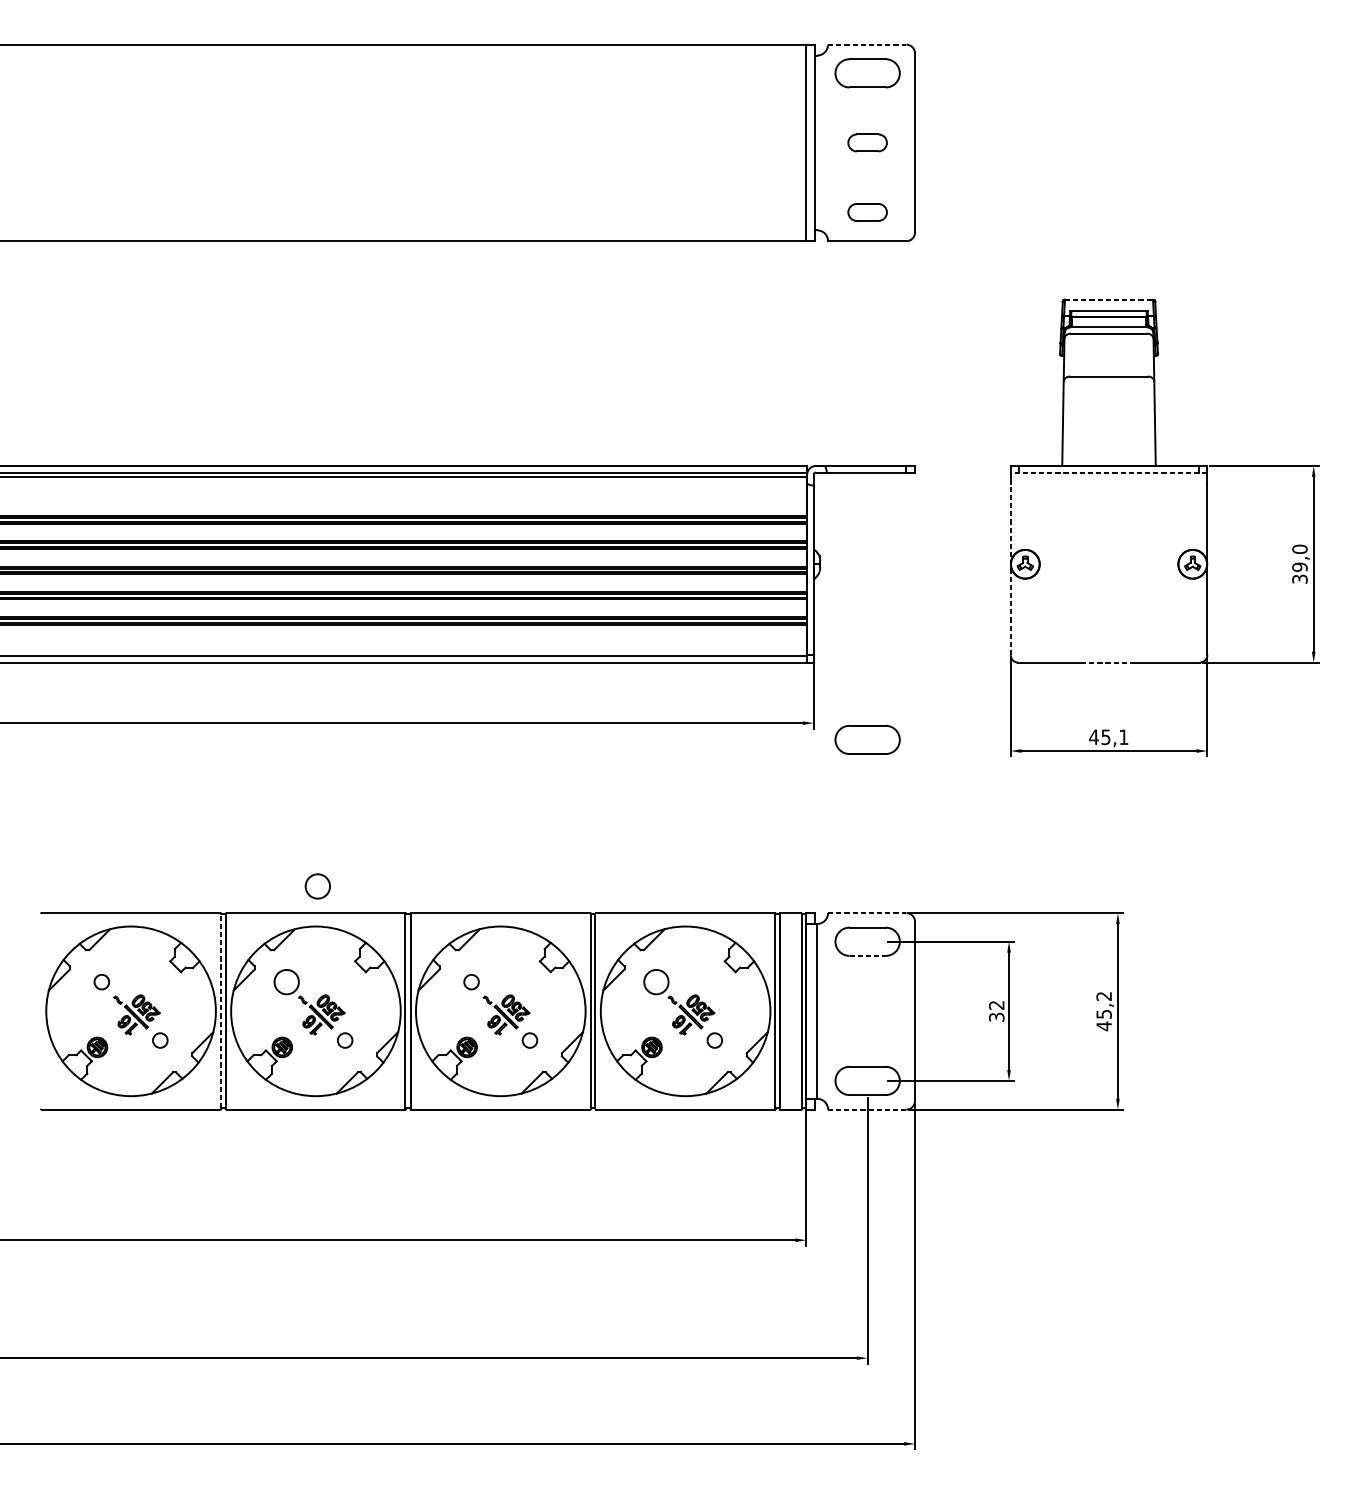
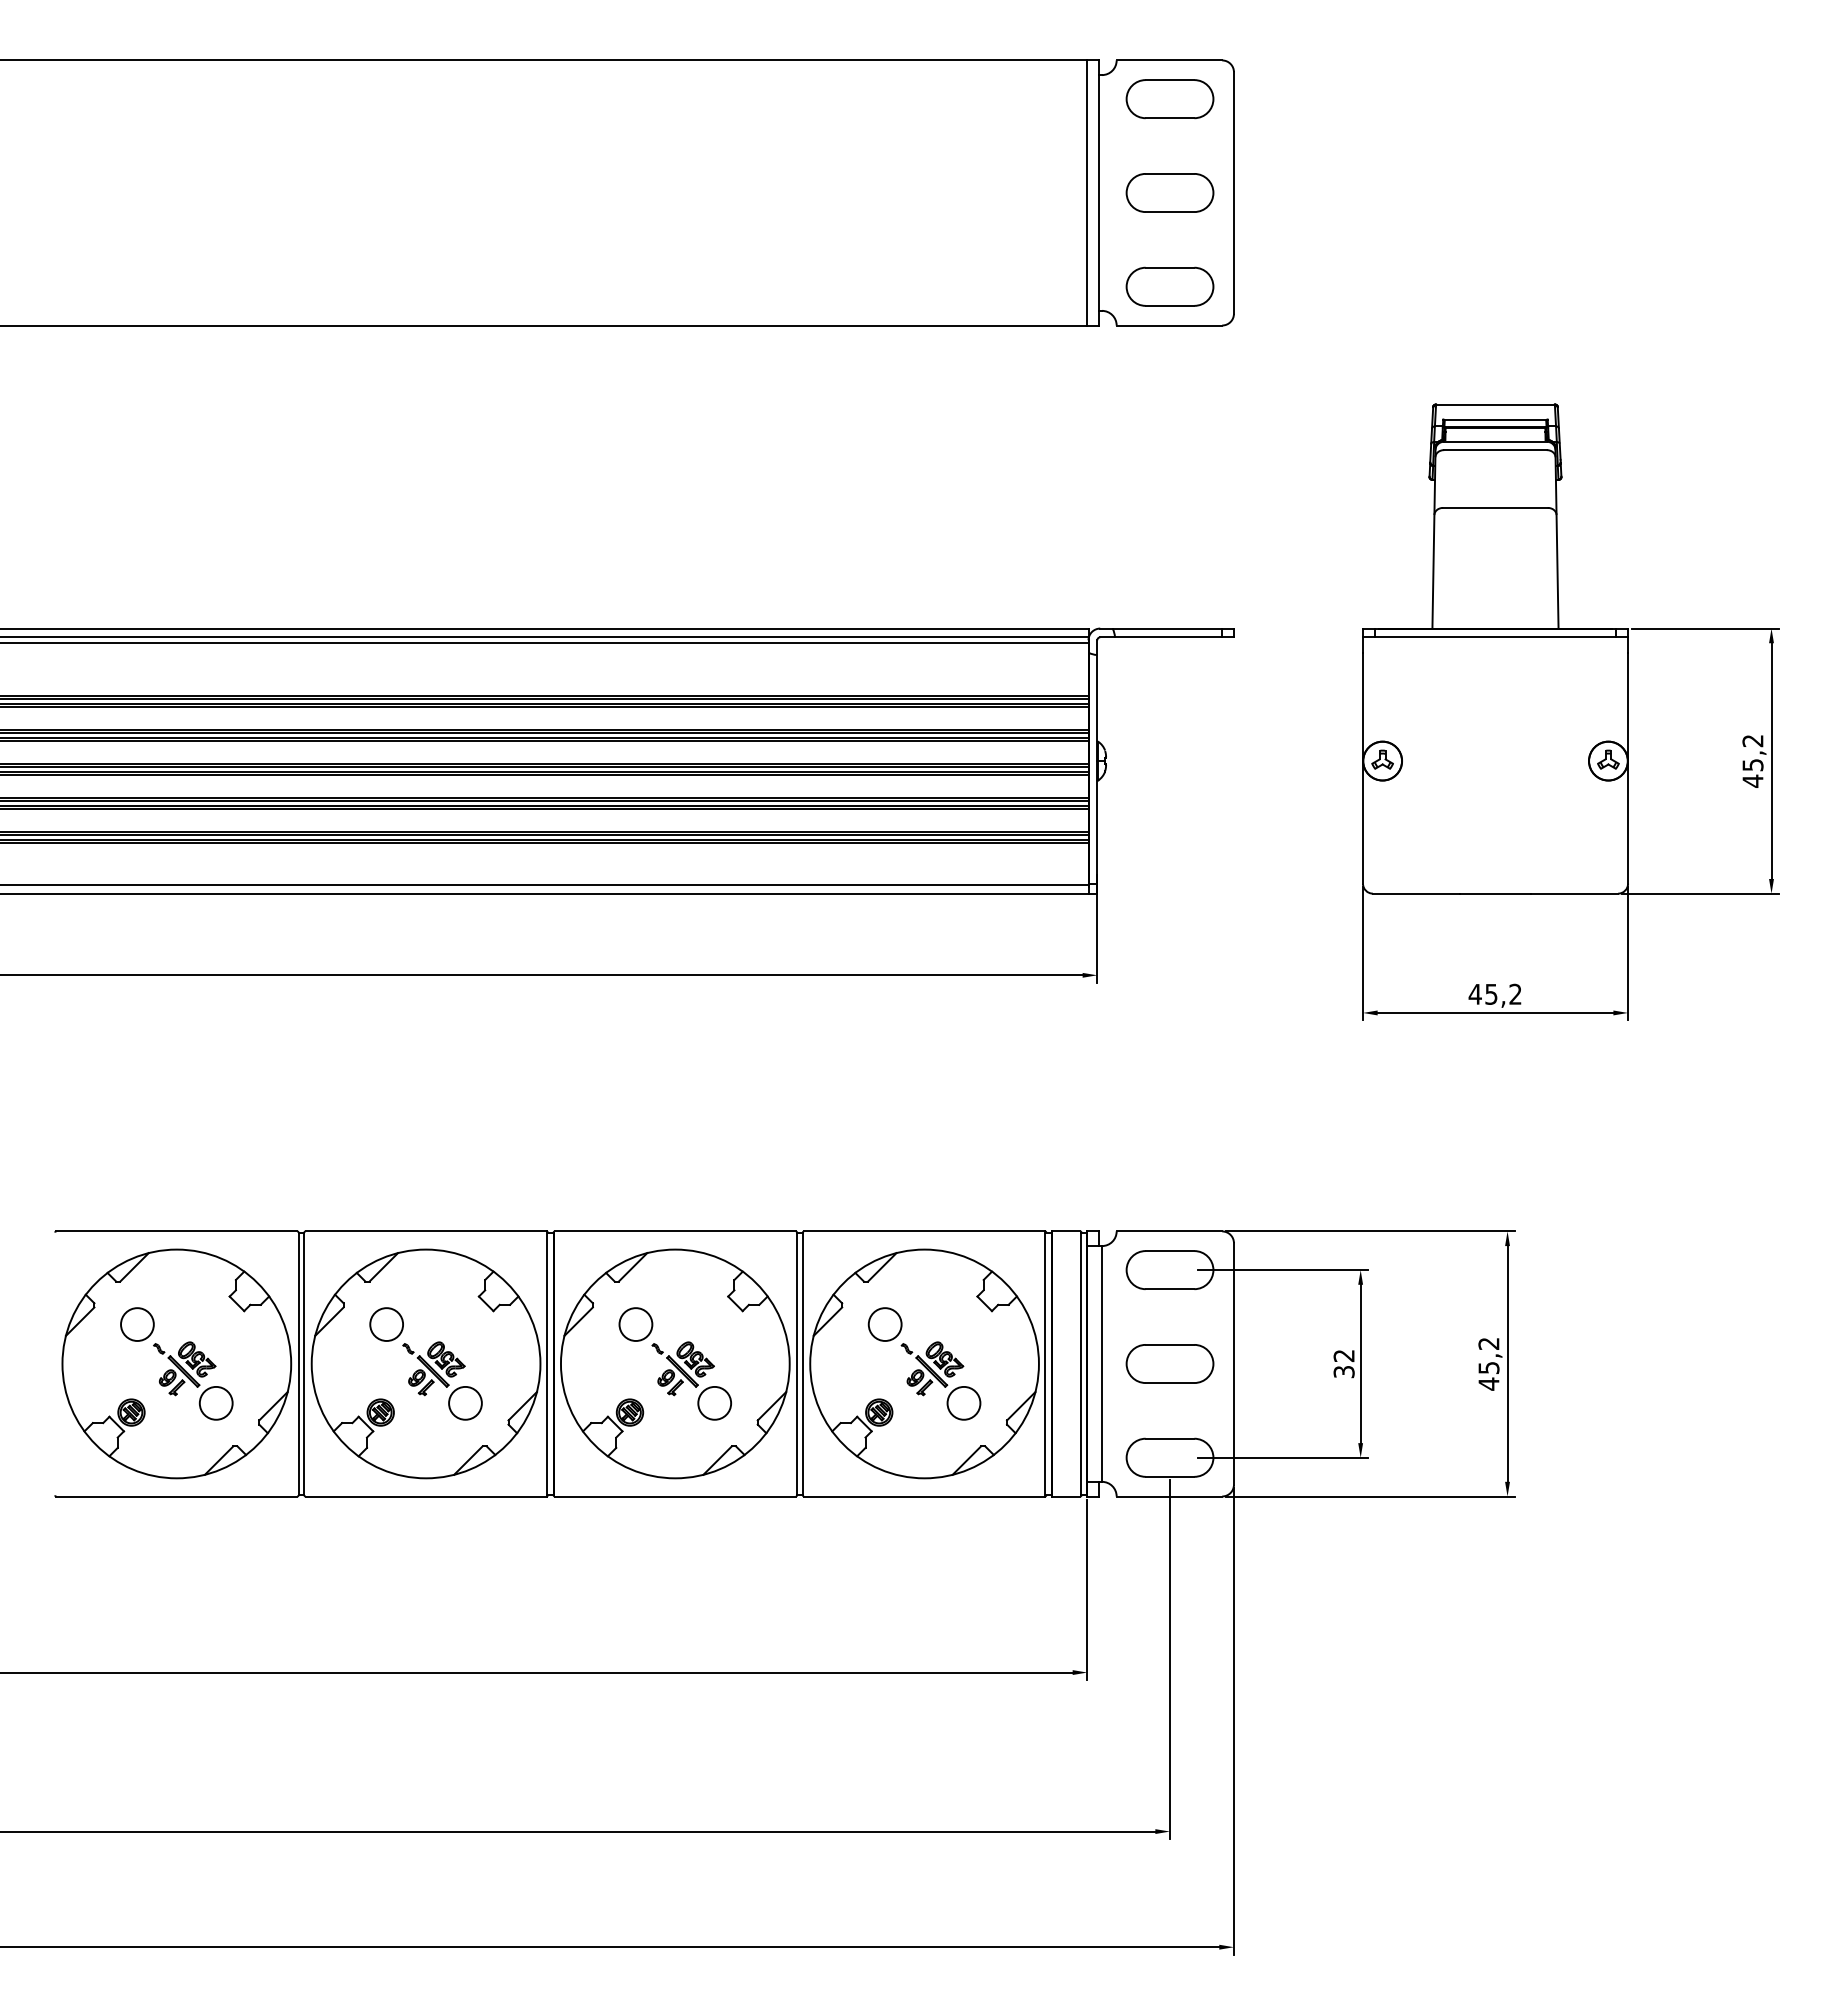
line: (867, 44) -> (1169, 60), dashed -> solid
part: (867, 142) -> (1169, 192), size x1.67
part: (867, 212) -> (1169, 286), size x1.67
line: (1109, 299) -> (1495, 404), dashed -> solid
line: (1109, 472) -> (1495, 637), dashed -> solid
text: (1299, 563) -> (1752, 760), 39,0 -> 45,2
line: (1011, 569) -> (1363, 768), dashed -> solid
line: (1109, 662) -> (1495, 893), dashed -> solid
text: (1123, 736) -> (1515, 993), 45,1 -> 45,2
part: (867, 739) -> (1169, 1363), moved
circle: (317, 886) -> (428, 1195), removed
line: (867, 913) -> (1169, 1231), dashed -> solid
line: (867, 956) -> (1170, 1289), dashed -> solid
circle: (101, 982) -> (137, 1324), size x1.67
circle: (471, 982) -> (635, 1324), size x1.67
line: (221, 1011) -> (298, 1363), dashed -> solid
circle: (159, 1039) -> (215, 1402), size x1.67
circle: (345, 1039) -> (465, 1402), size x1.67
circle: (529, 1039) -> (714, 1402), size x1.67
circle: (714, 1039) -> (963, 1402), size x1.67
line: (867, 1109) -> (1169, 1496), dashed -> solid

